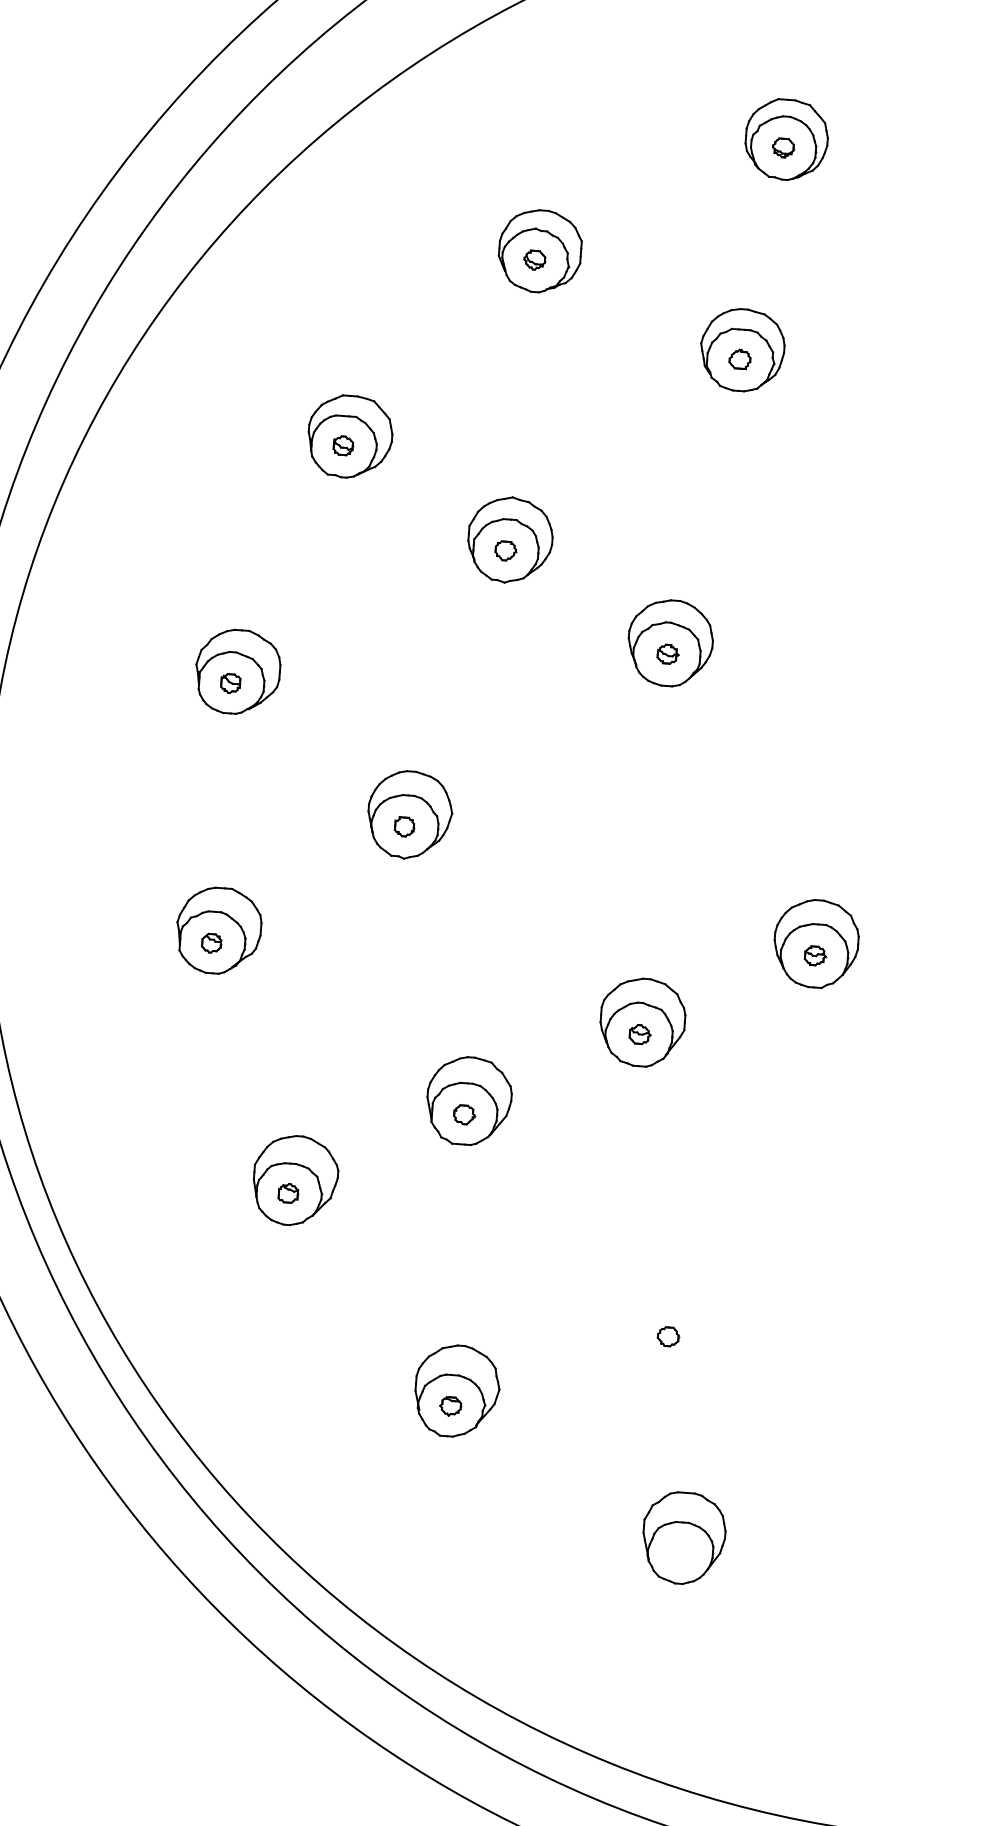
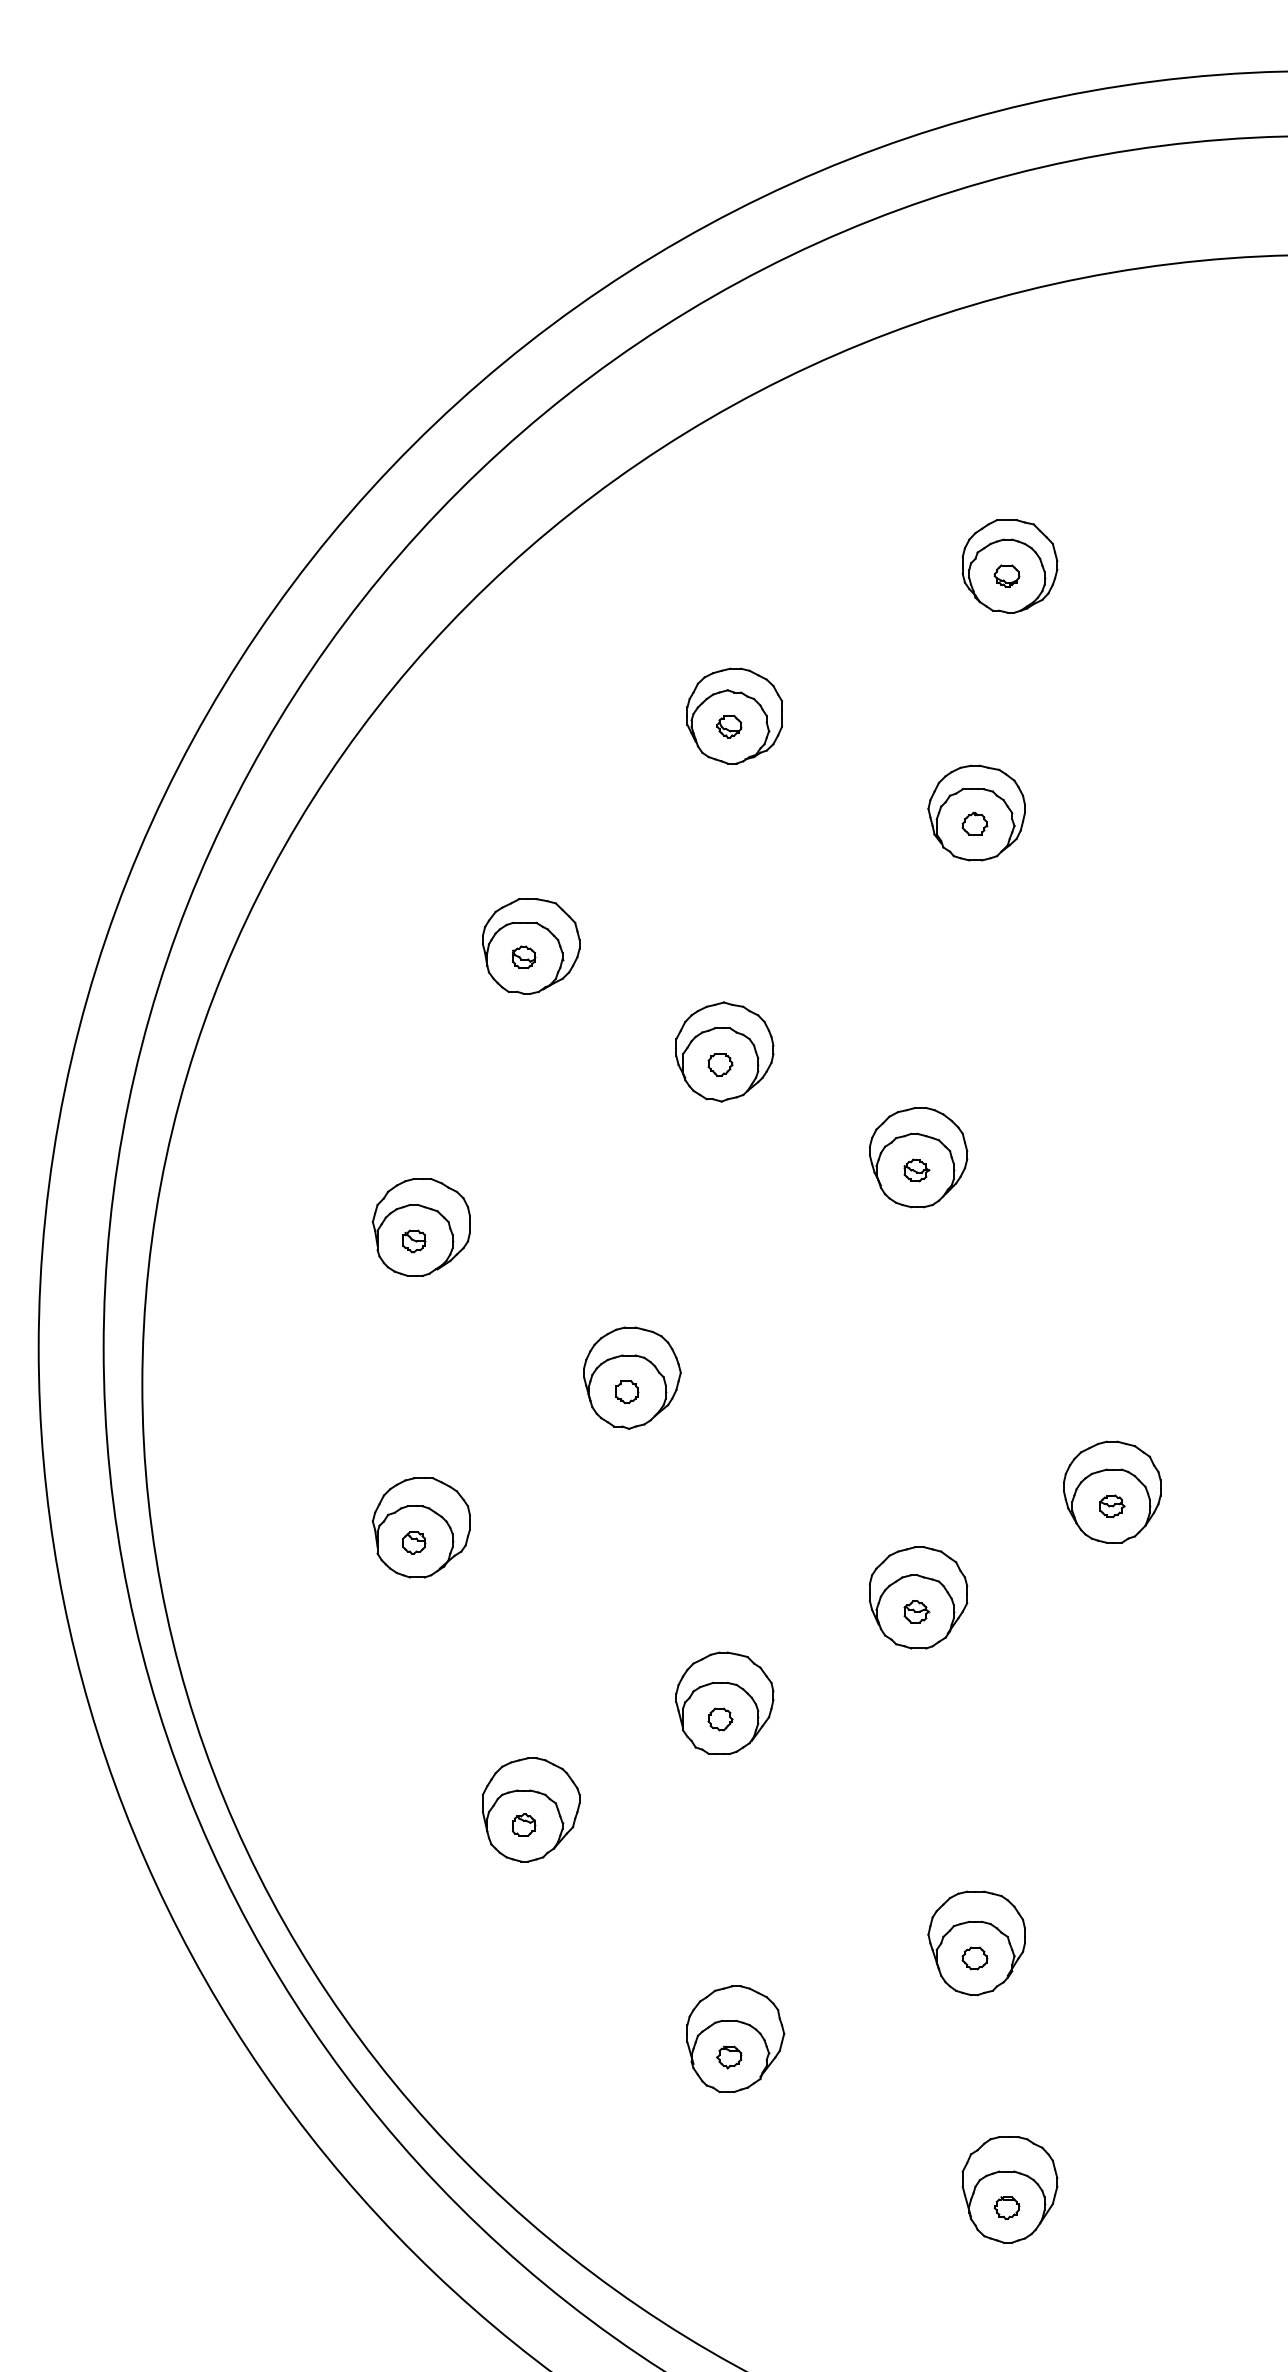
part: (670, 1324) -> (976, 1943), added
part: (679, 1553) -> (1006, 2207), added

